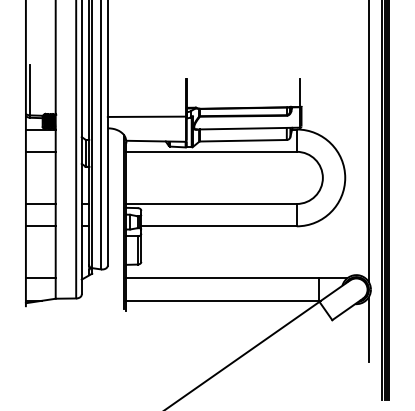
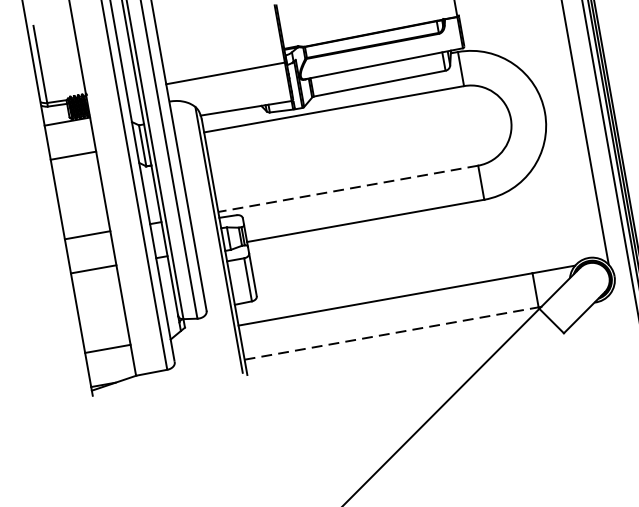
line: (211, 203) -> (347, 188), solid -> dashed
line: (223, 300) -> (392, 332), solid -> dashed
line: (368, 329) -> (621, 337), removed

